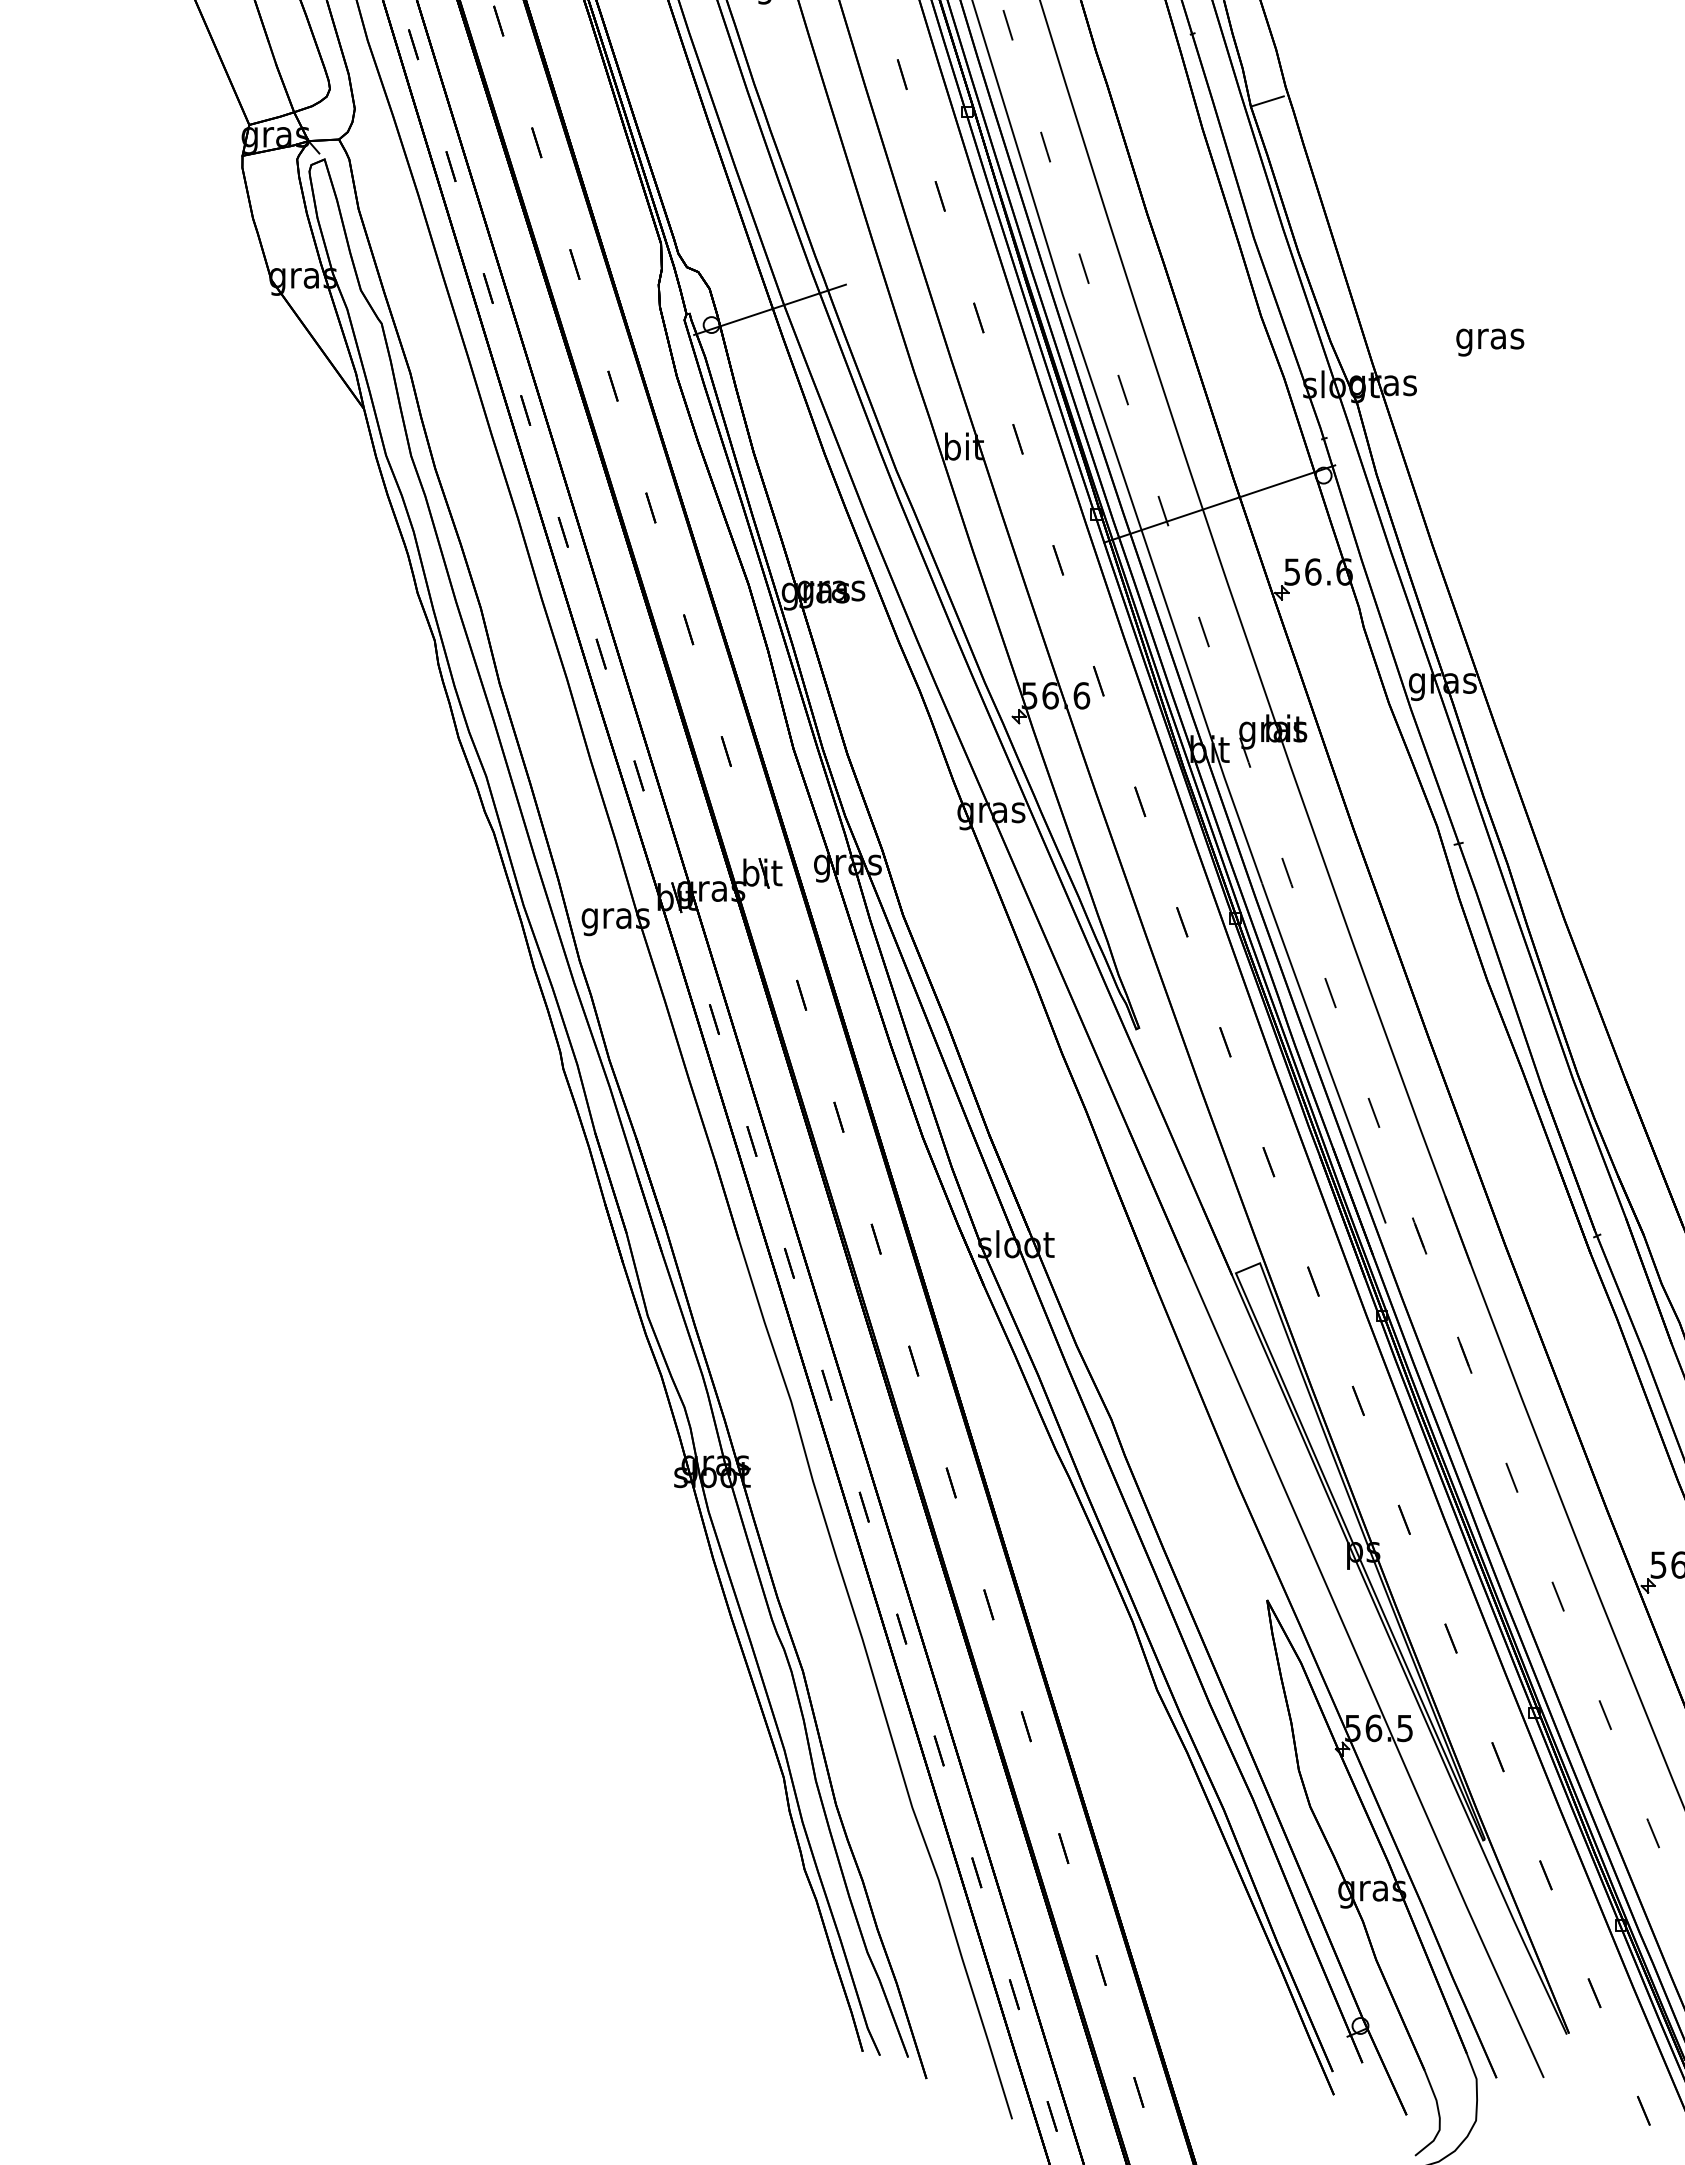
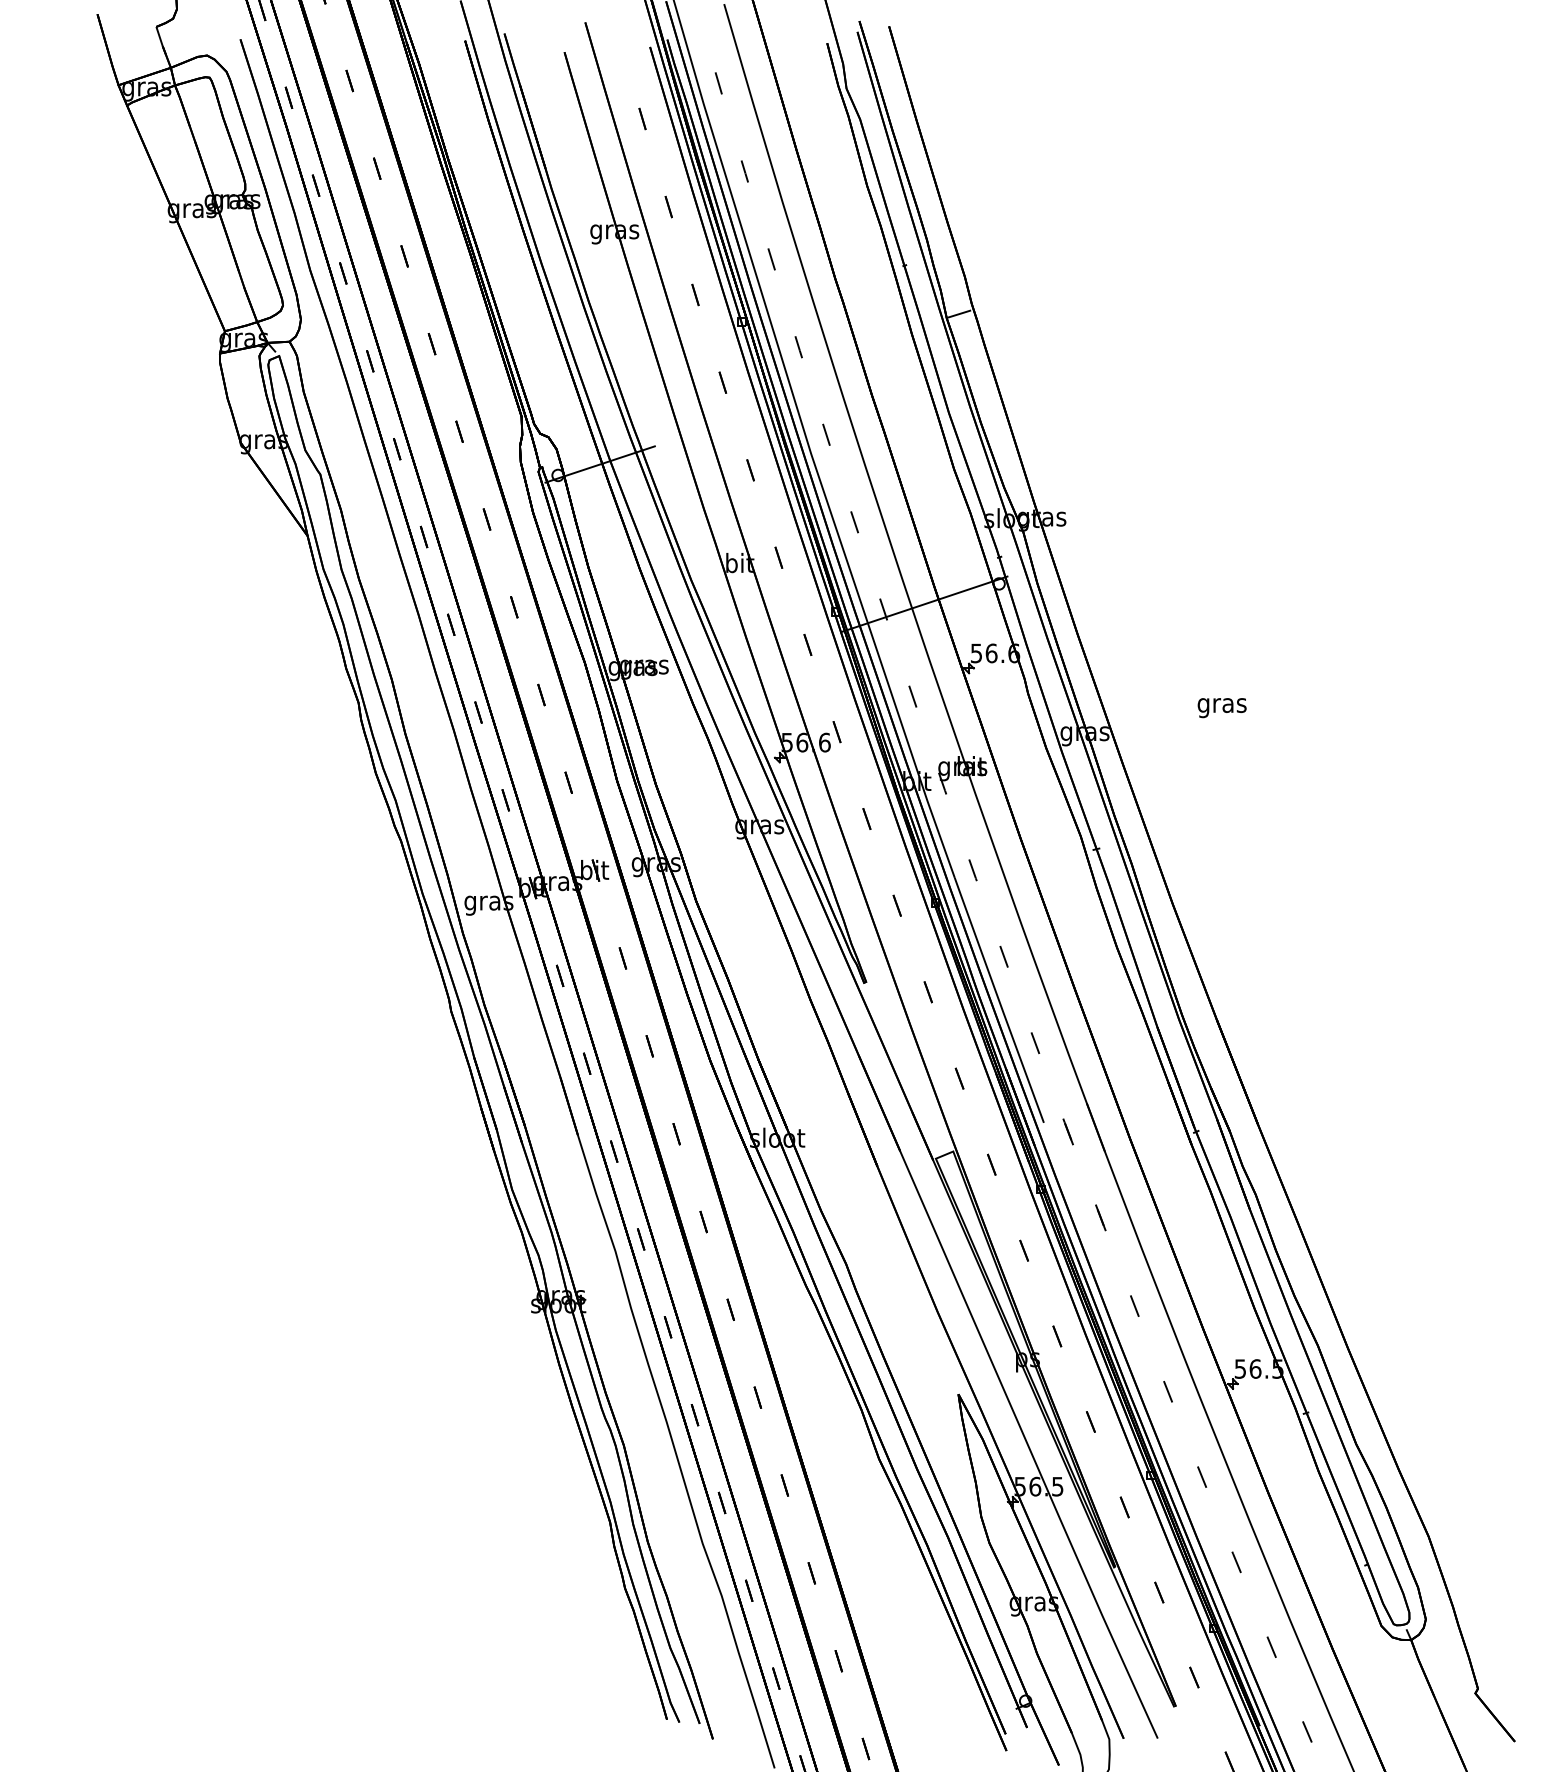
text: (1489, 343) -> (1221, 708), moved

